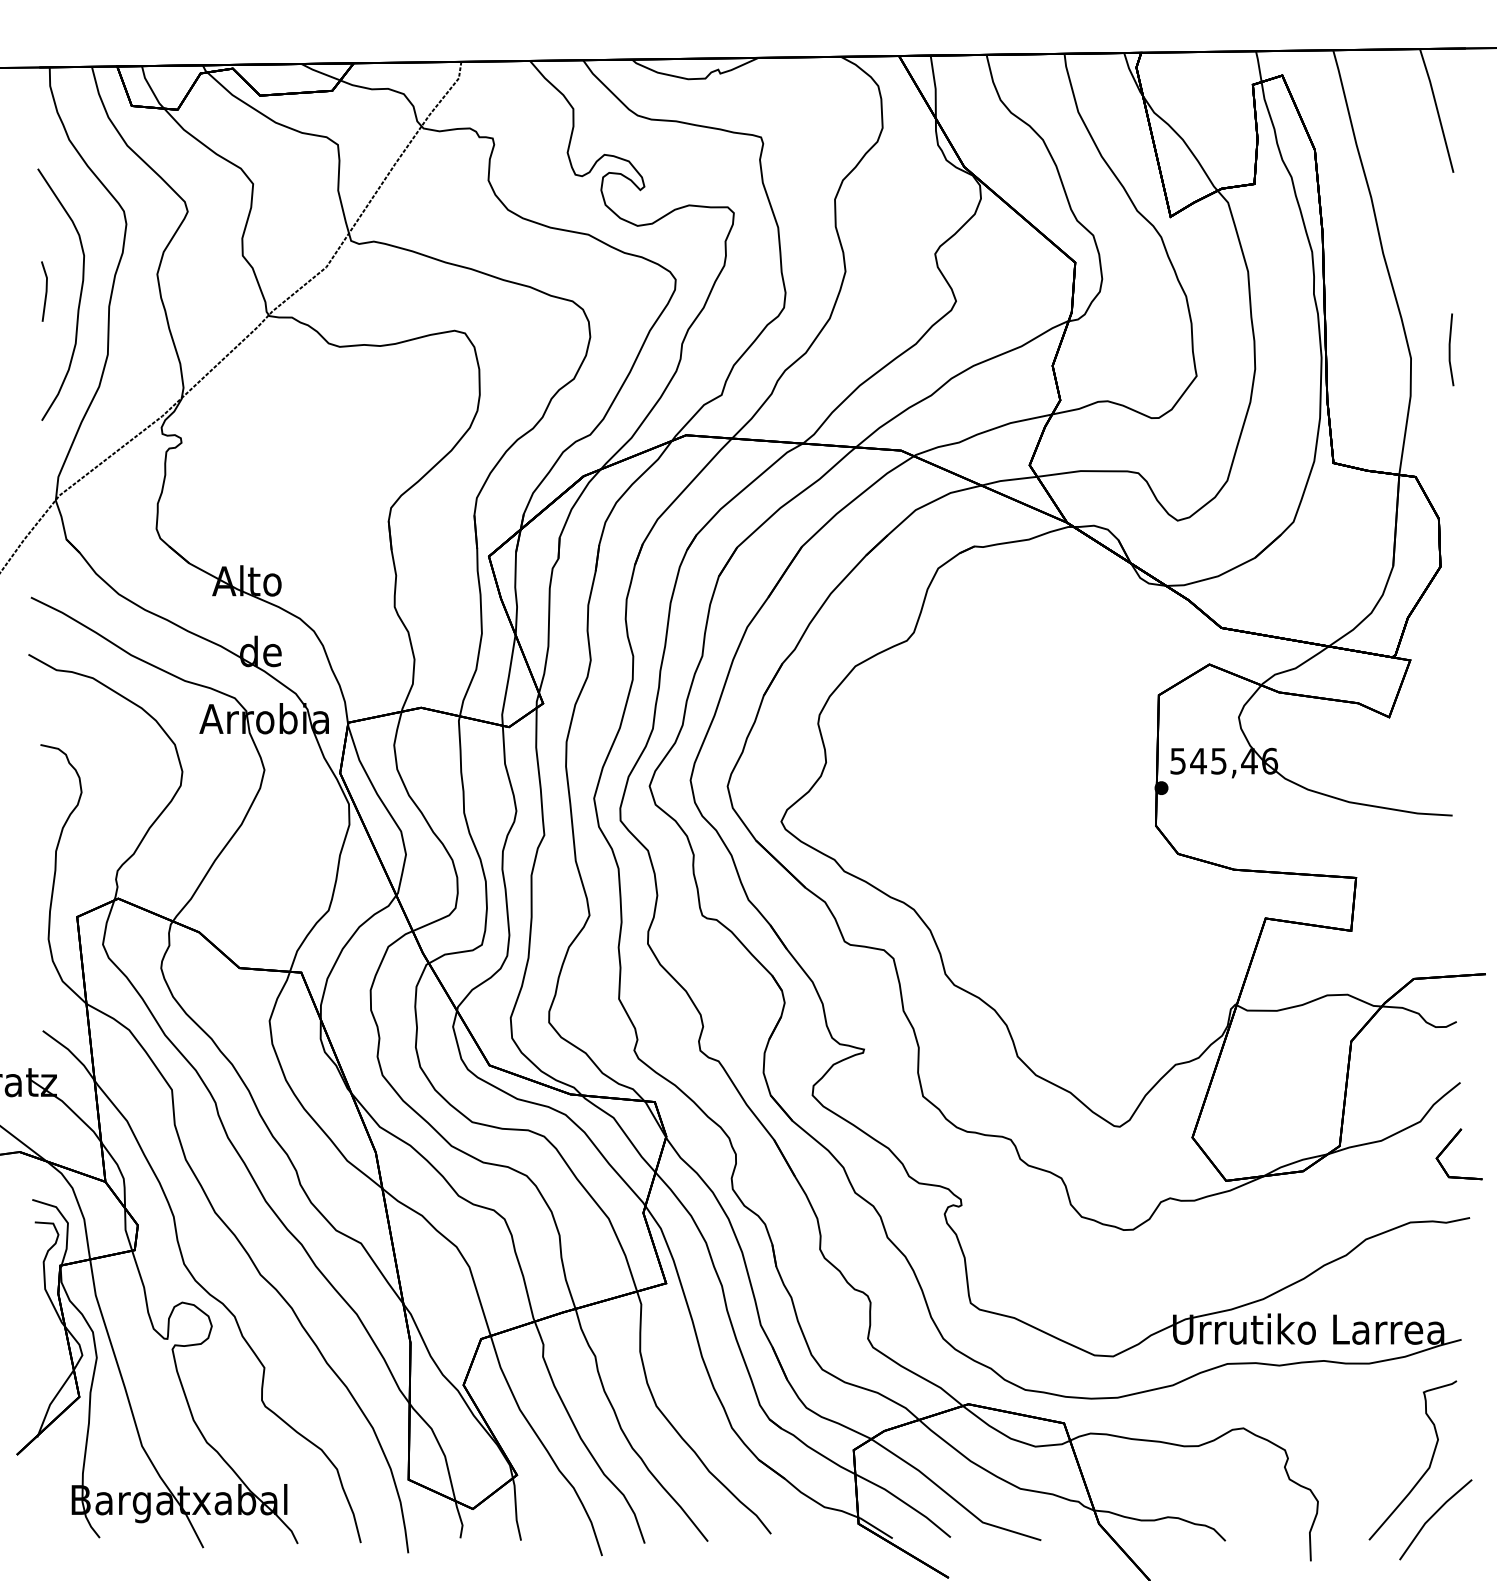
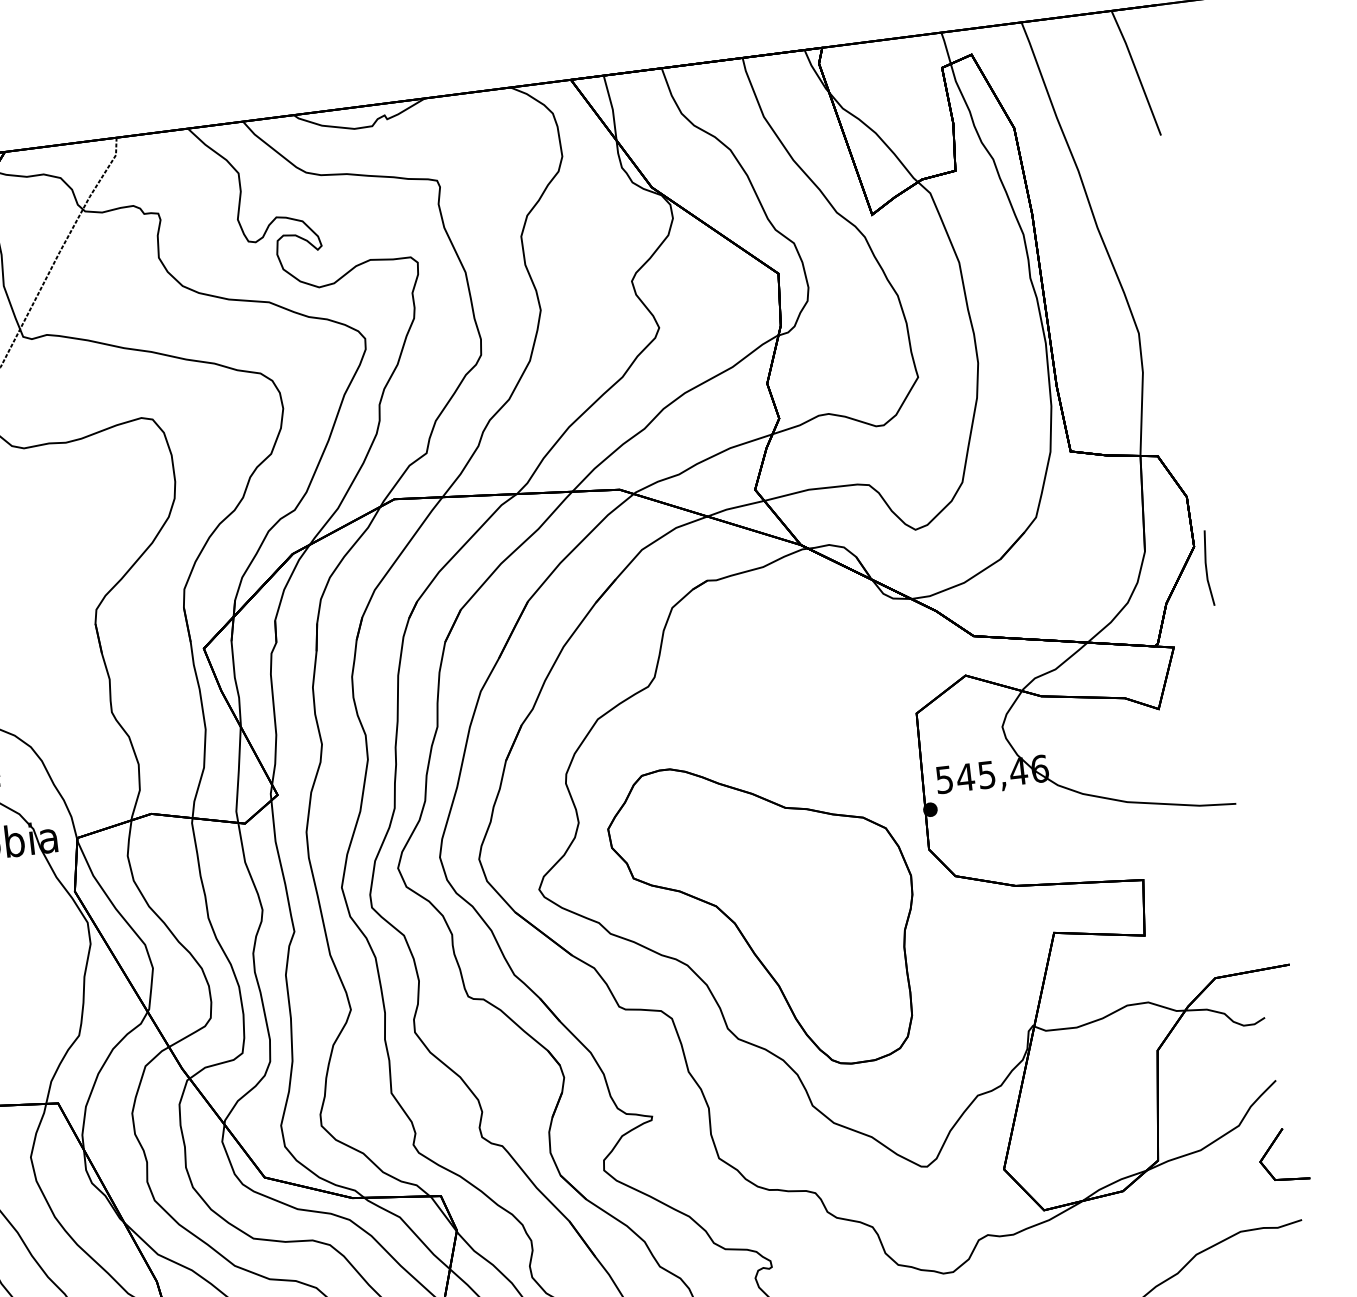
line: (1450, 349) -> (1207, 567), moved
part: (994, 870) -> (766, 915), added

